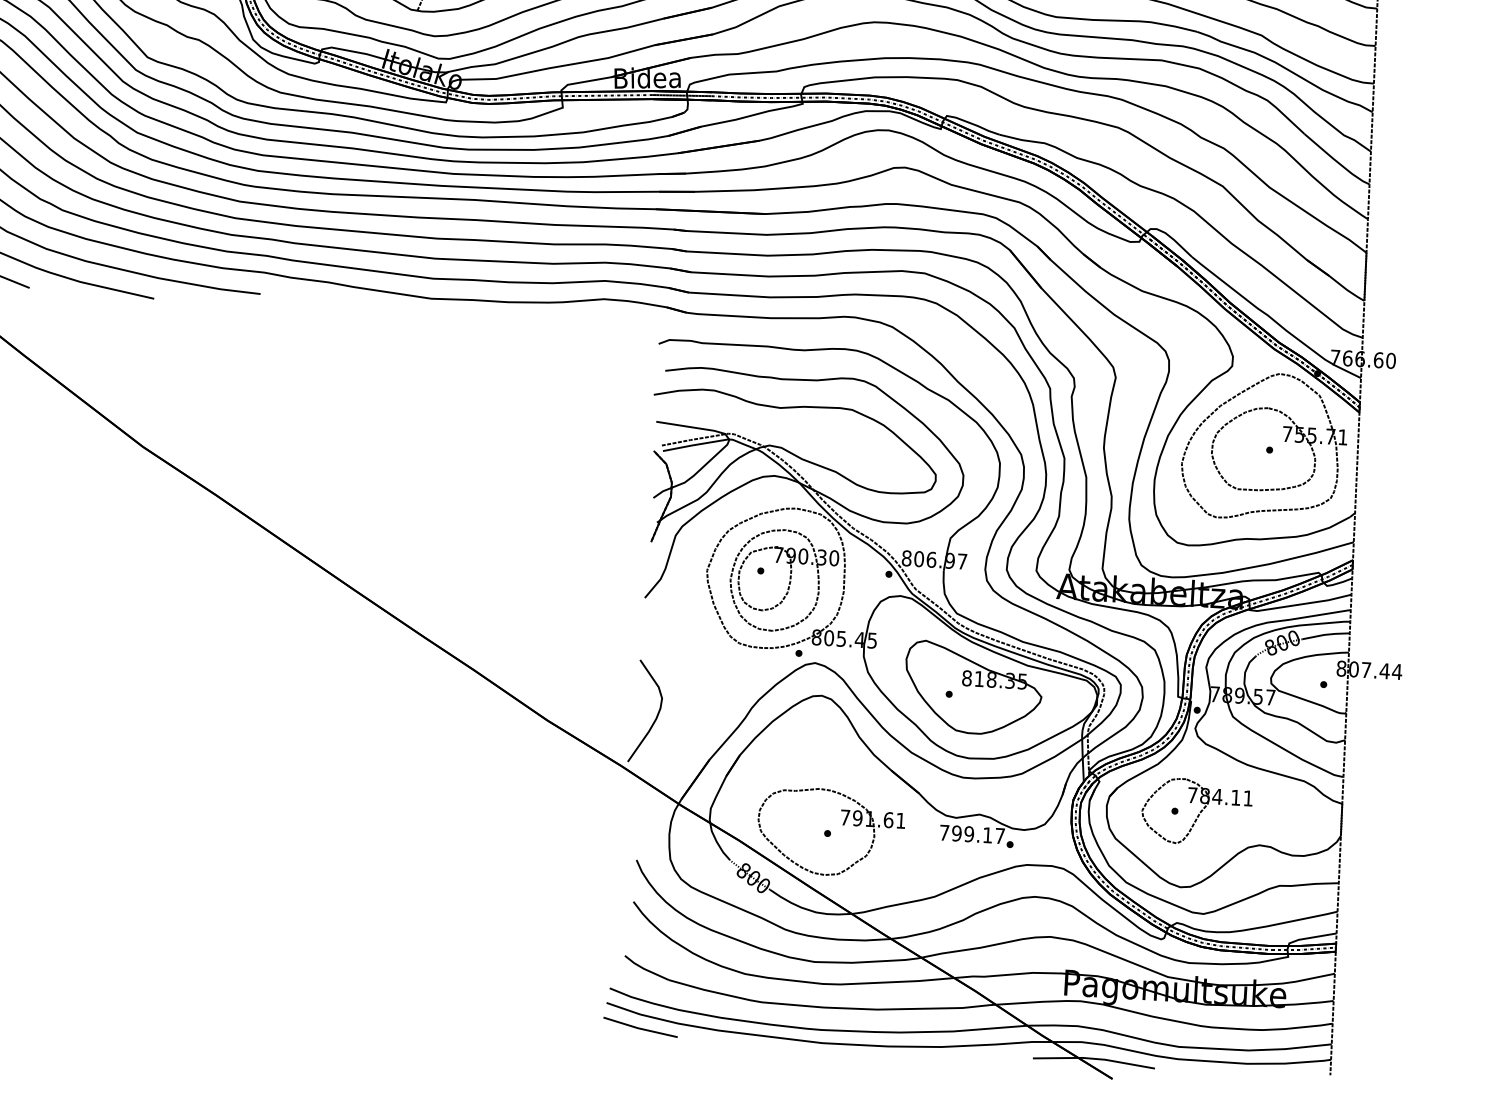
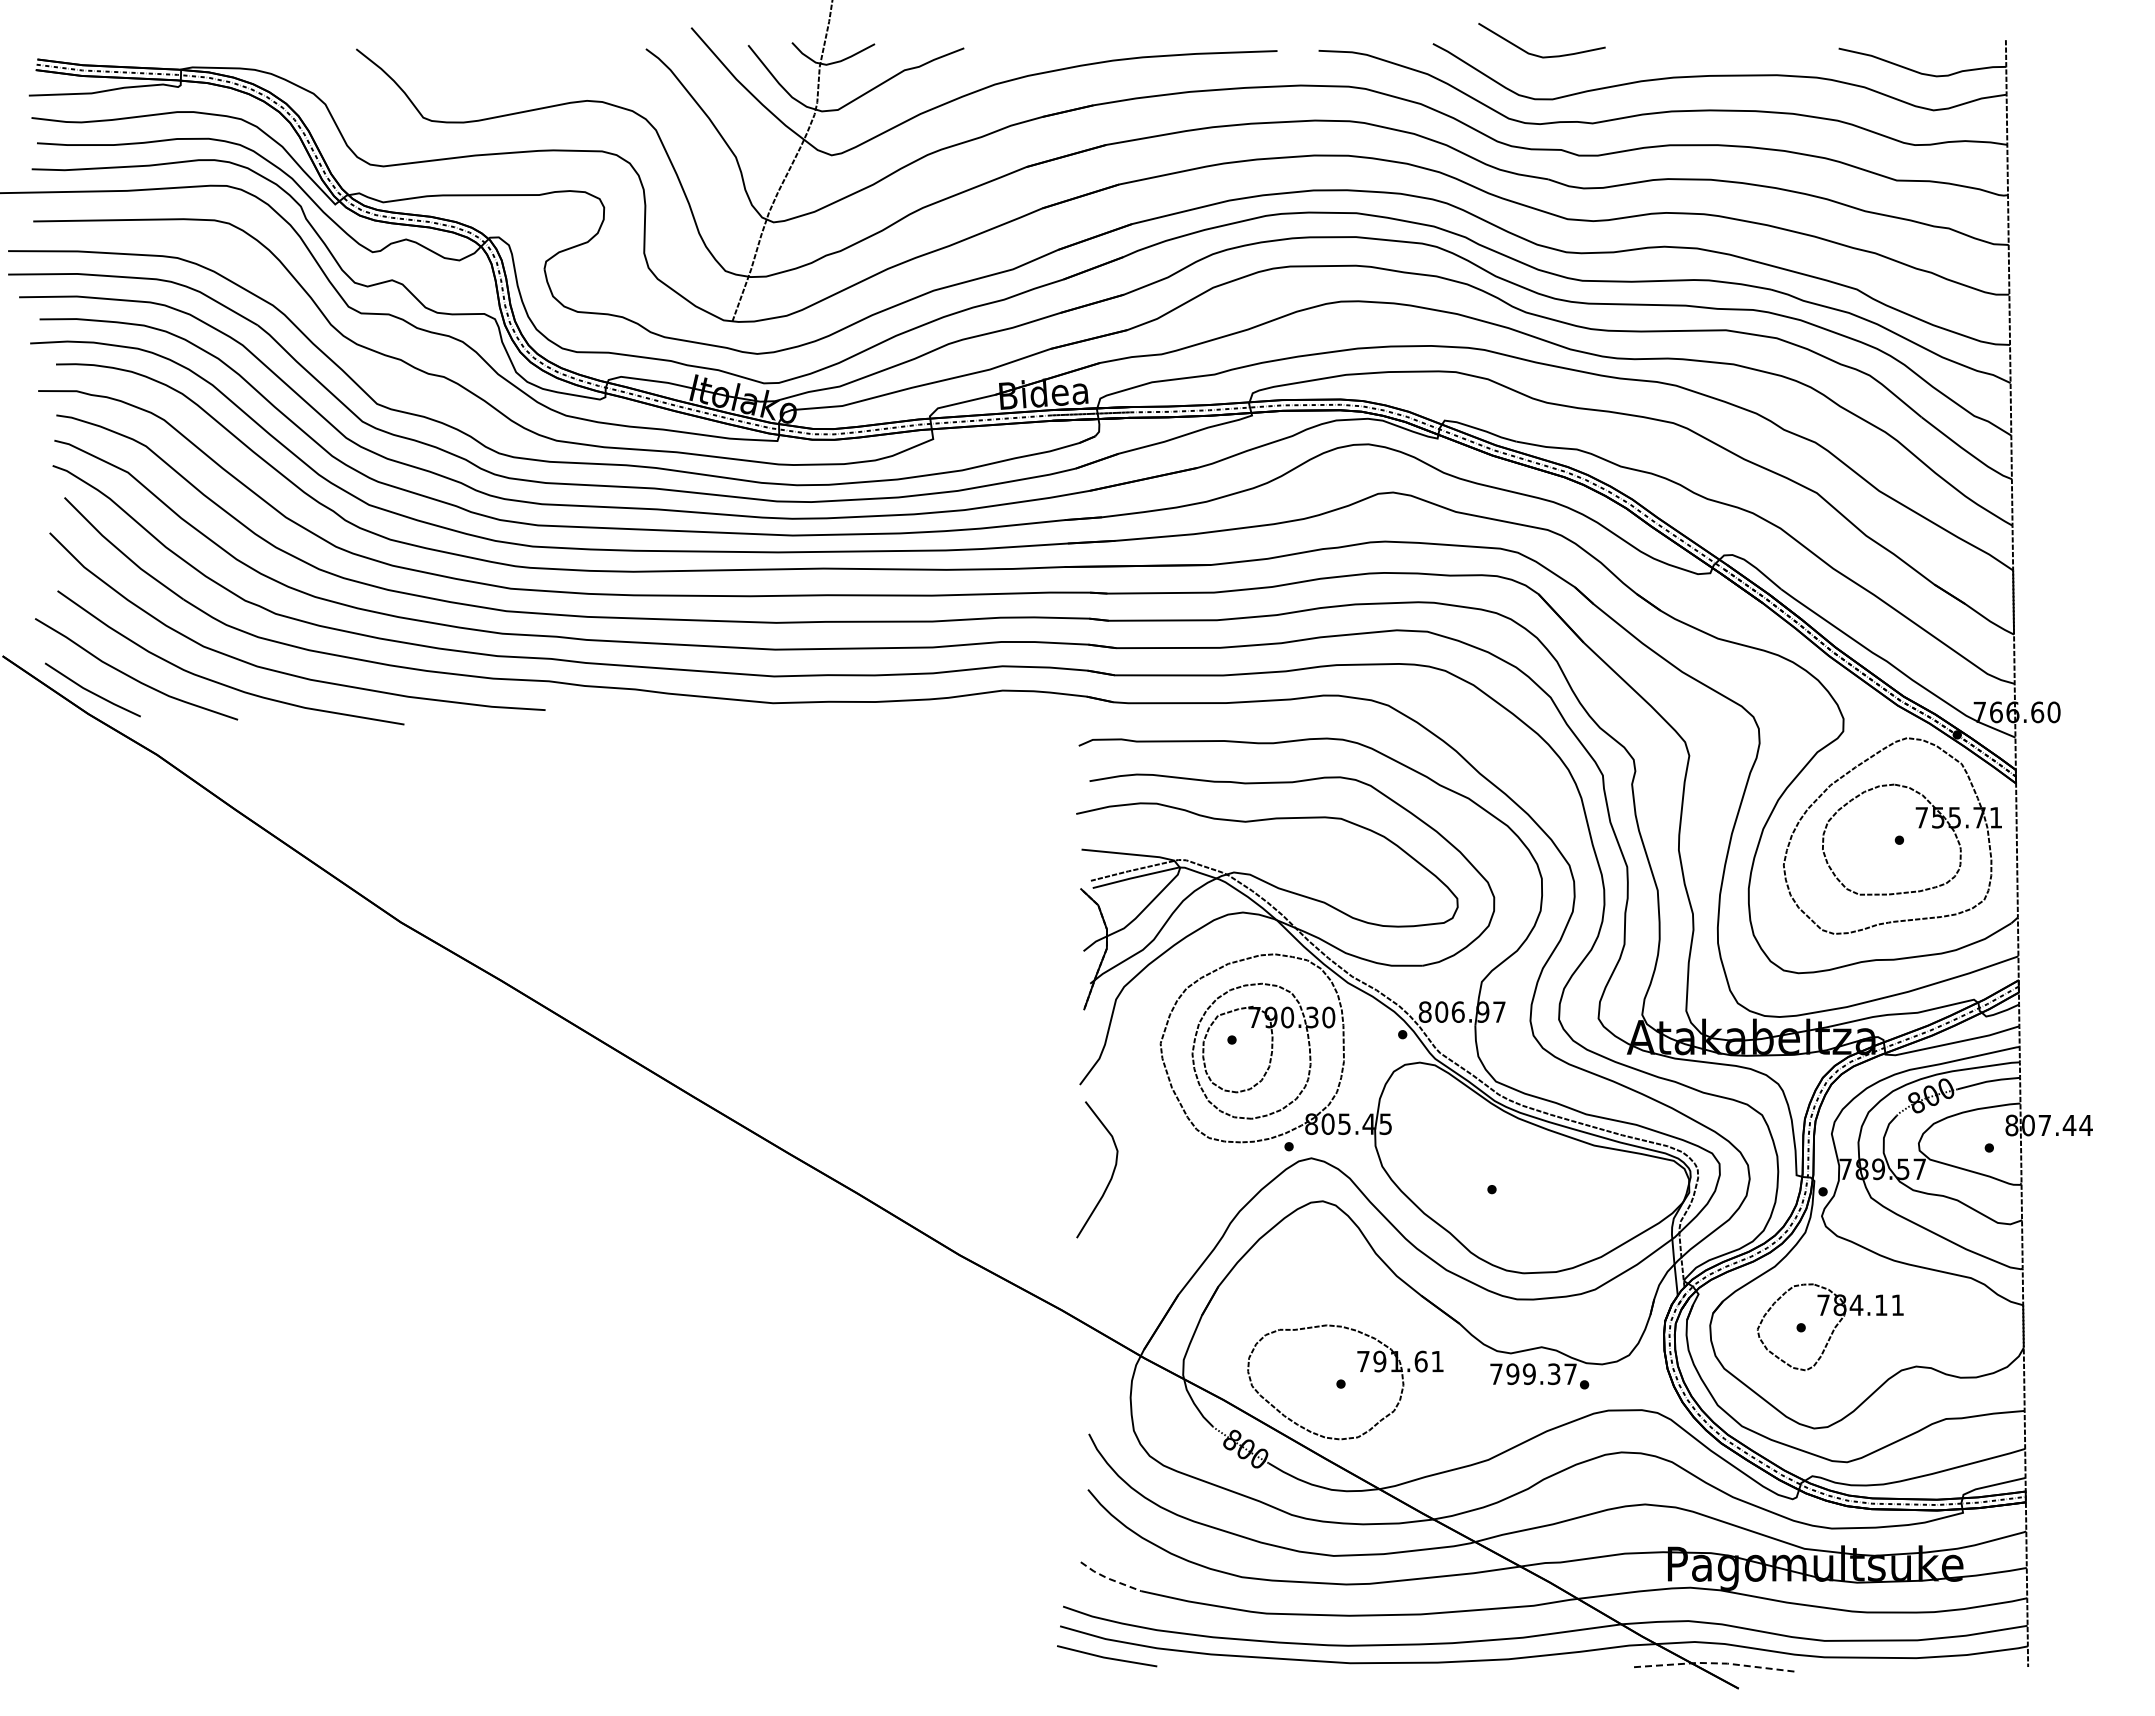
part: (973, 688) -> (1523, 1179), removed
curve: (656, 715) -> (1111, 1174), moved
text: (988, 835) -> (1554, 1374), 799.17 -> 799.37
line: (645, 969) -> (1109, 1578), solid -> dashed
line: (1093, 1059) -> (1712, 1663), solid -> dashed

